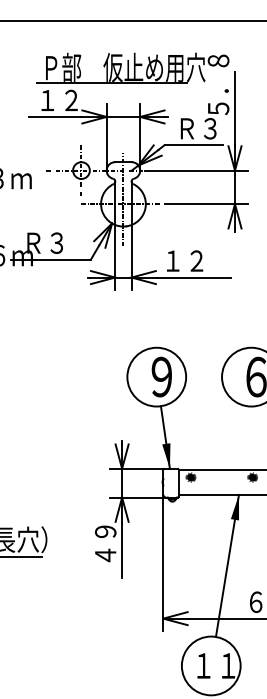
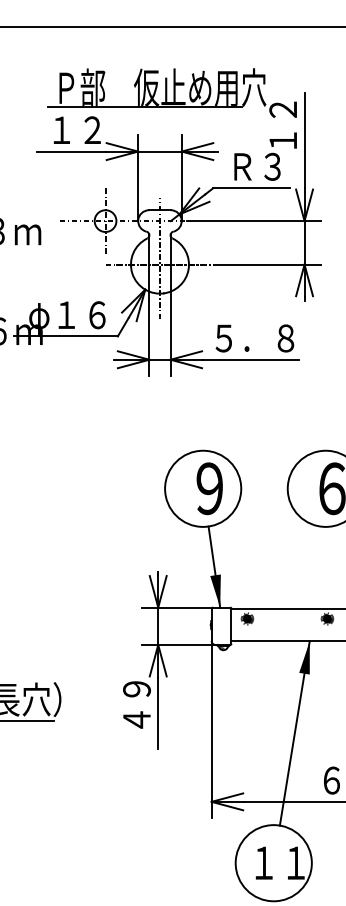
text: (218, 84) -> (283, 109), ５．８ -> １２
text: (52, 244) -> (67, 317), Ｒ３ -> φ１６
text: (196, 261) -> (254, 338), １２ -> ５．８

